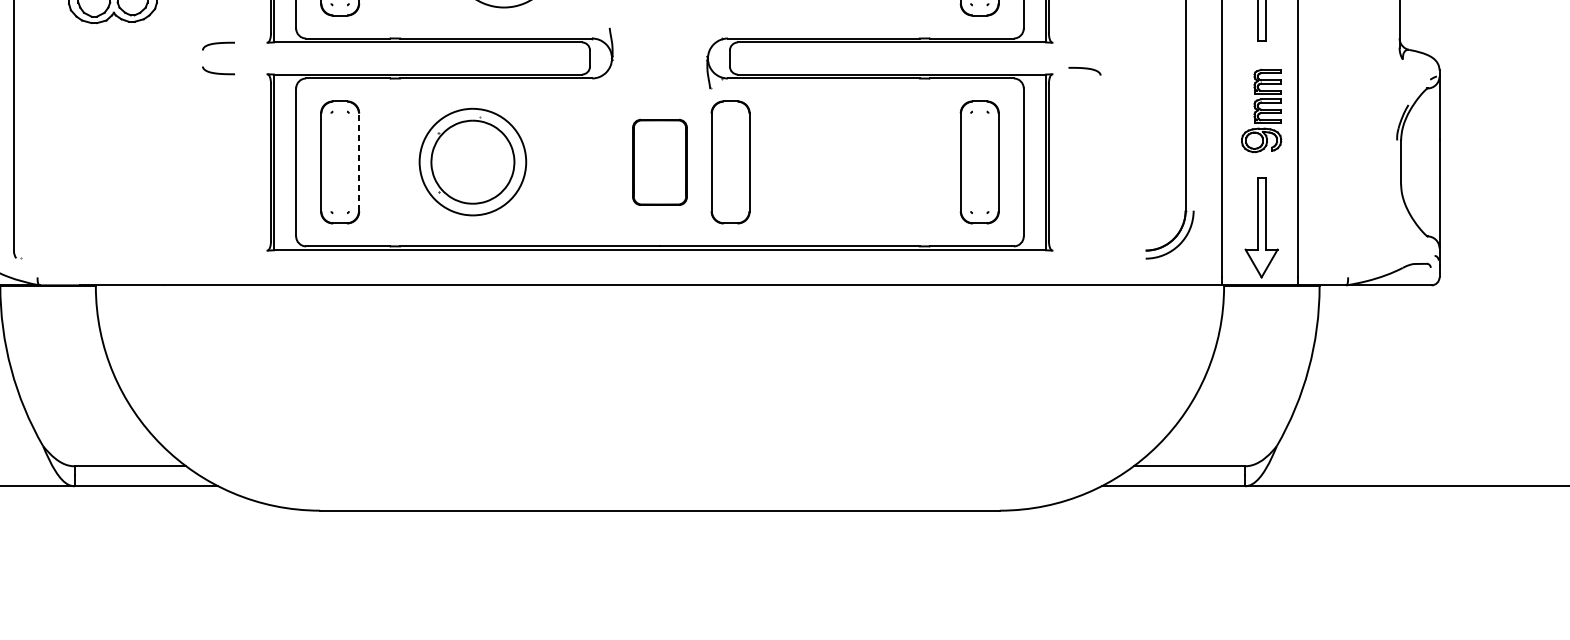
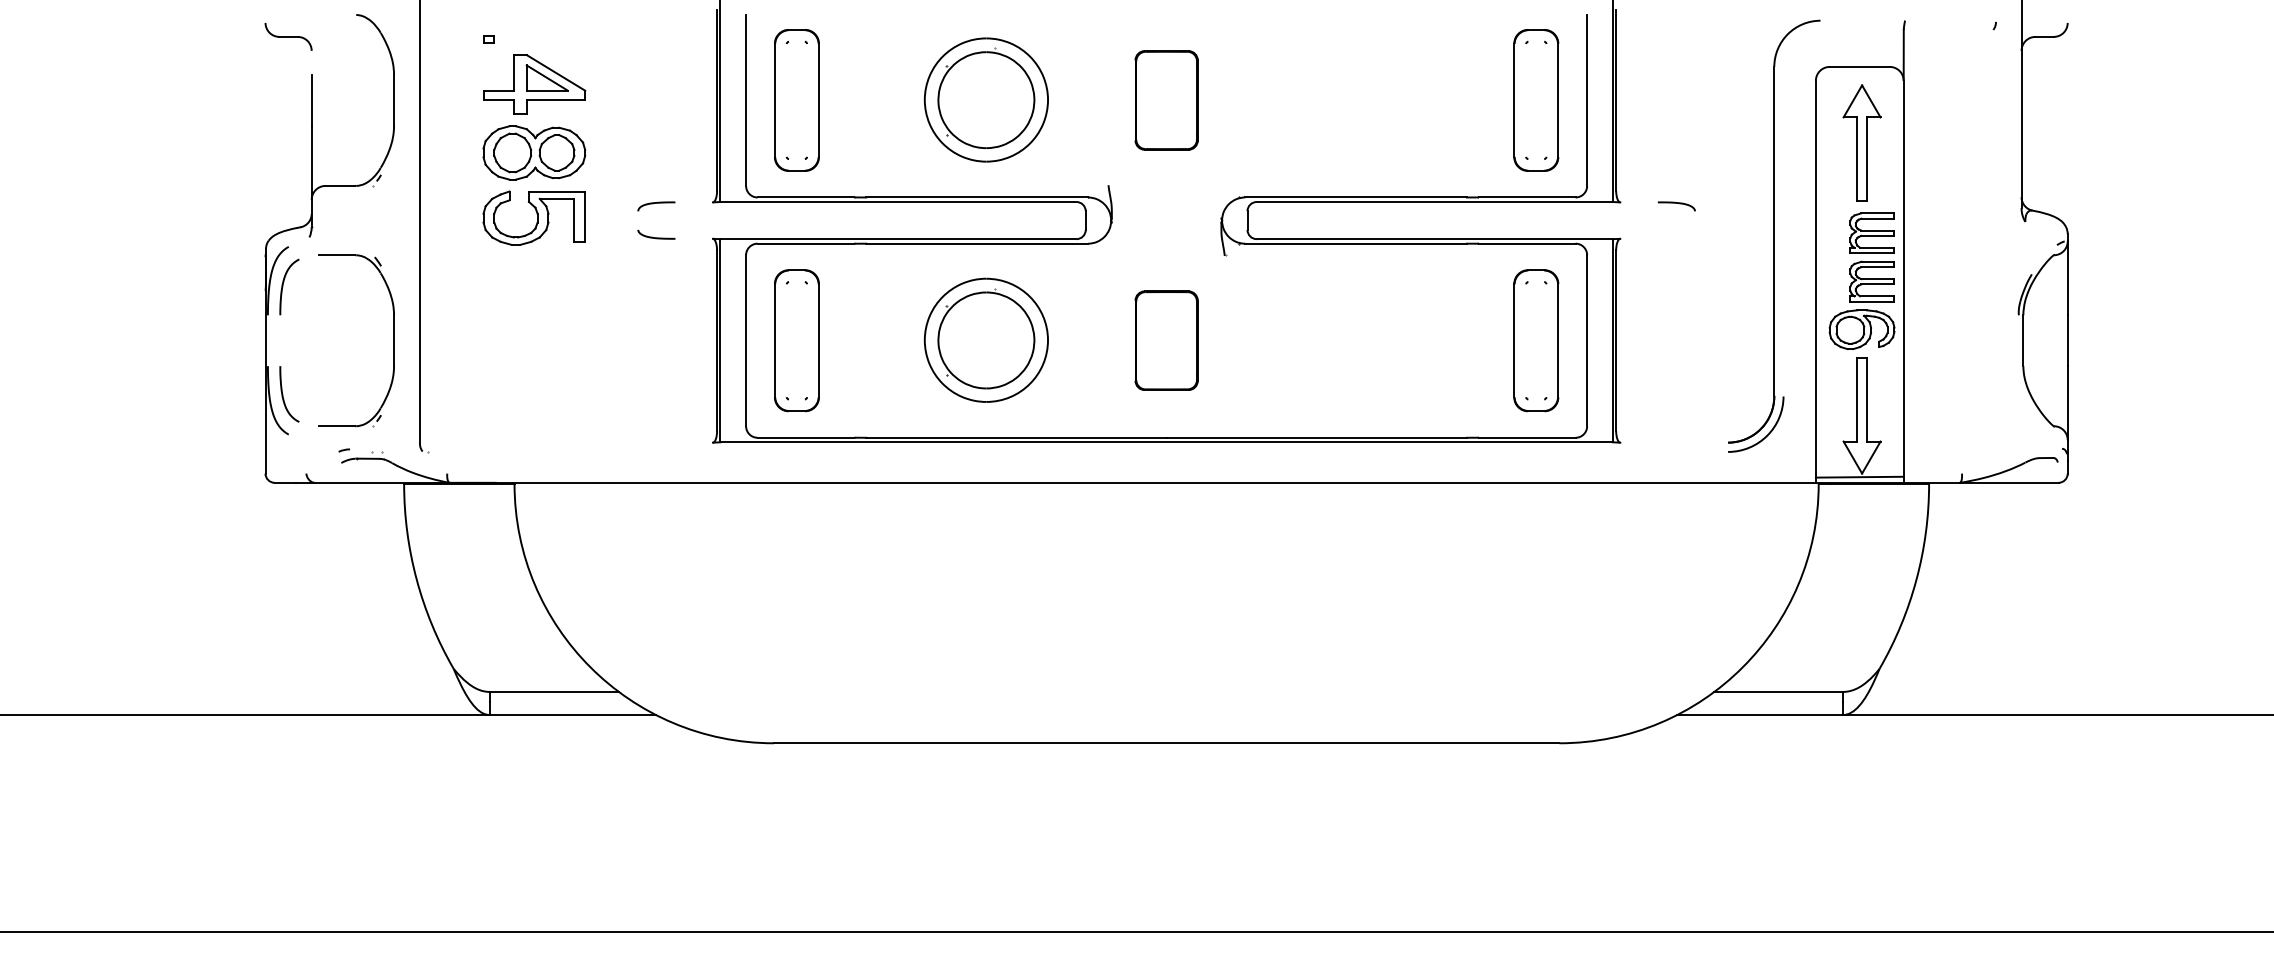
part: (112, 55) -> (533, 217), added
curve: (1084, 68) -> (1676, 203), moved
part: (1261, 111) -> (1861, 281), size x1.43
part: (472, 161) -> (985, 339), moved
line: (358, 162) -> (818, 340), dashed -> solid
part: (730, 162) -> (1248, 340), removed
line: (1259, 279) -> (1859, 476), added

